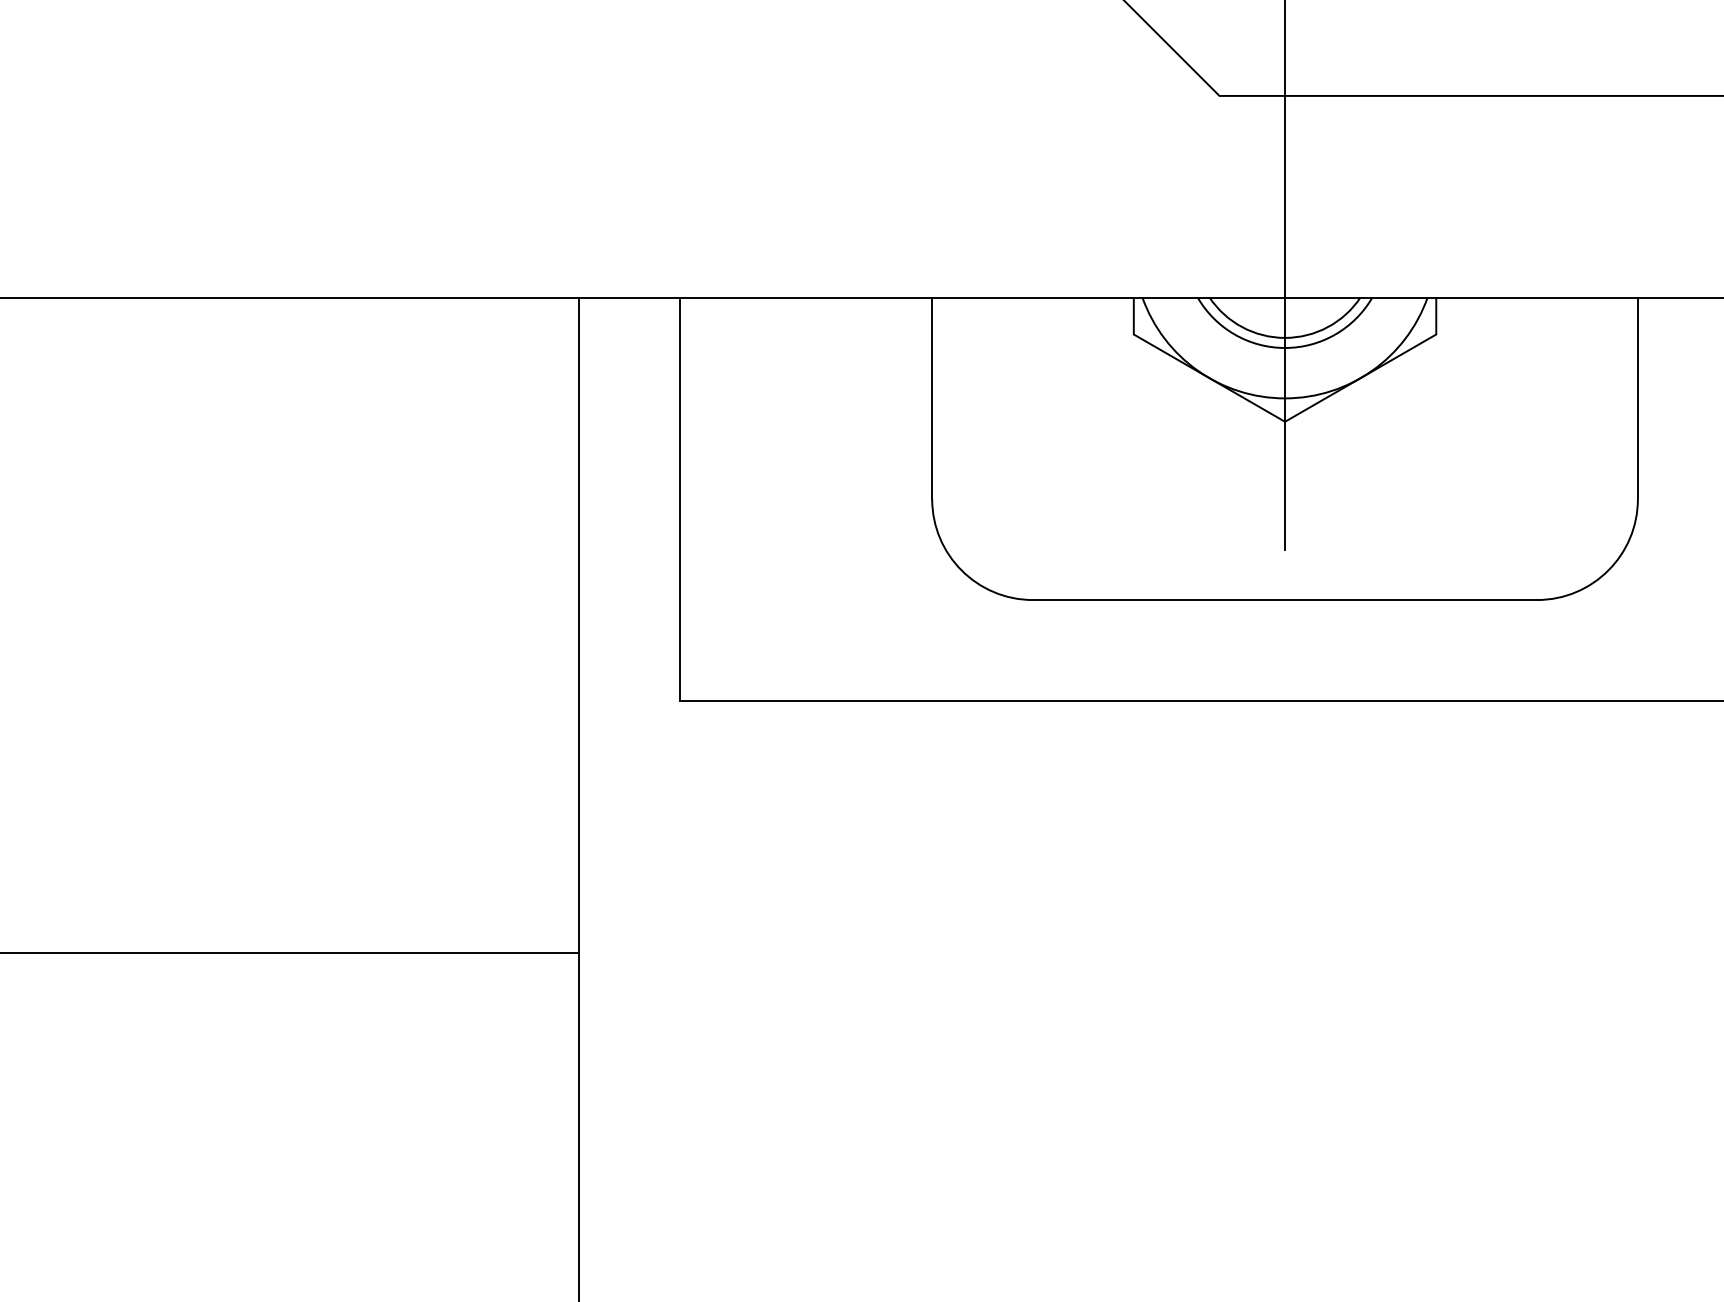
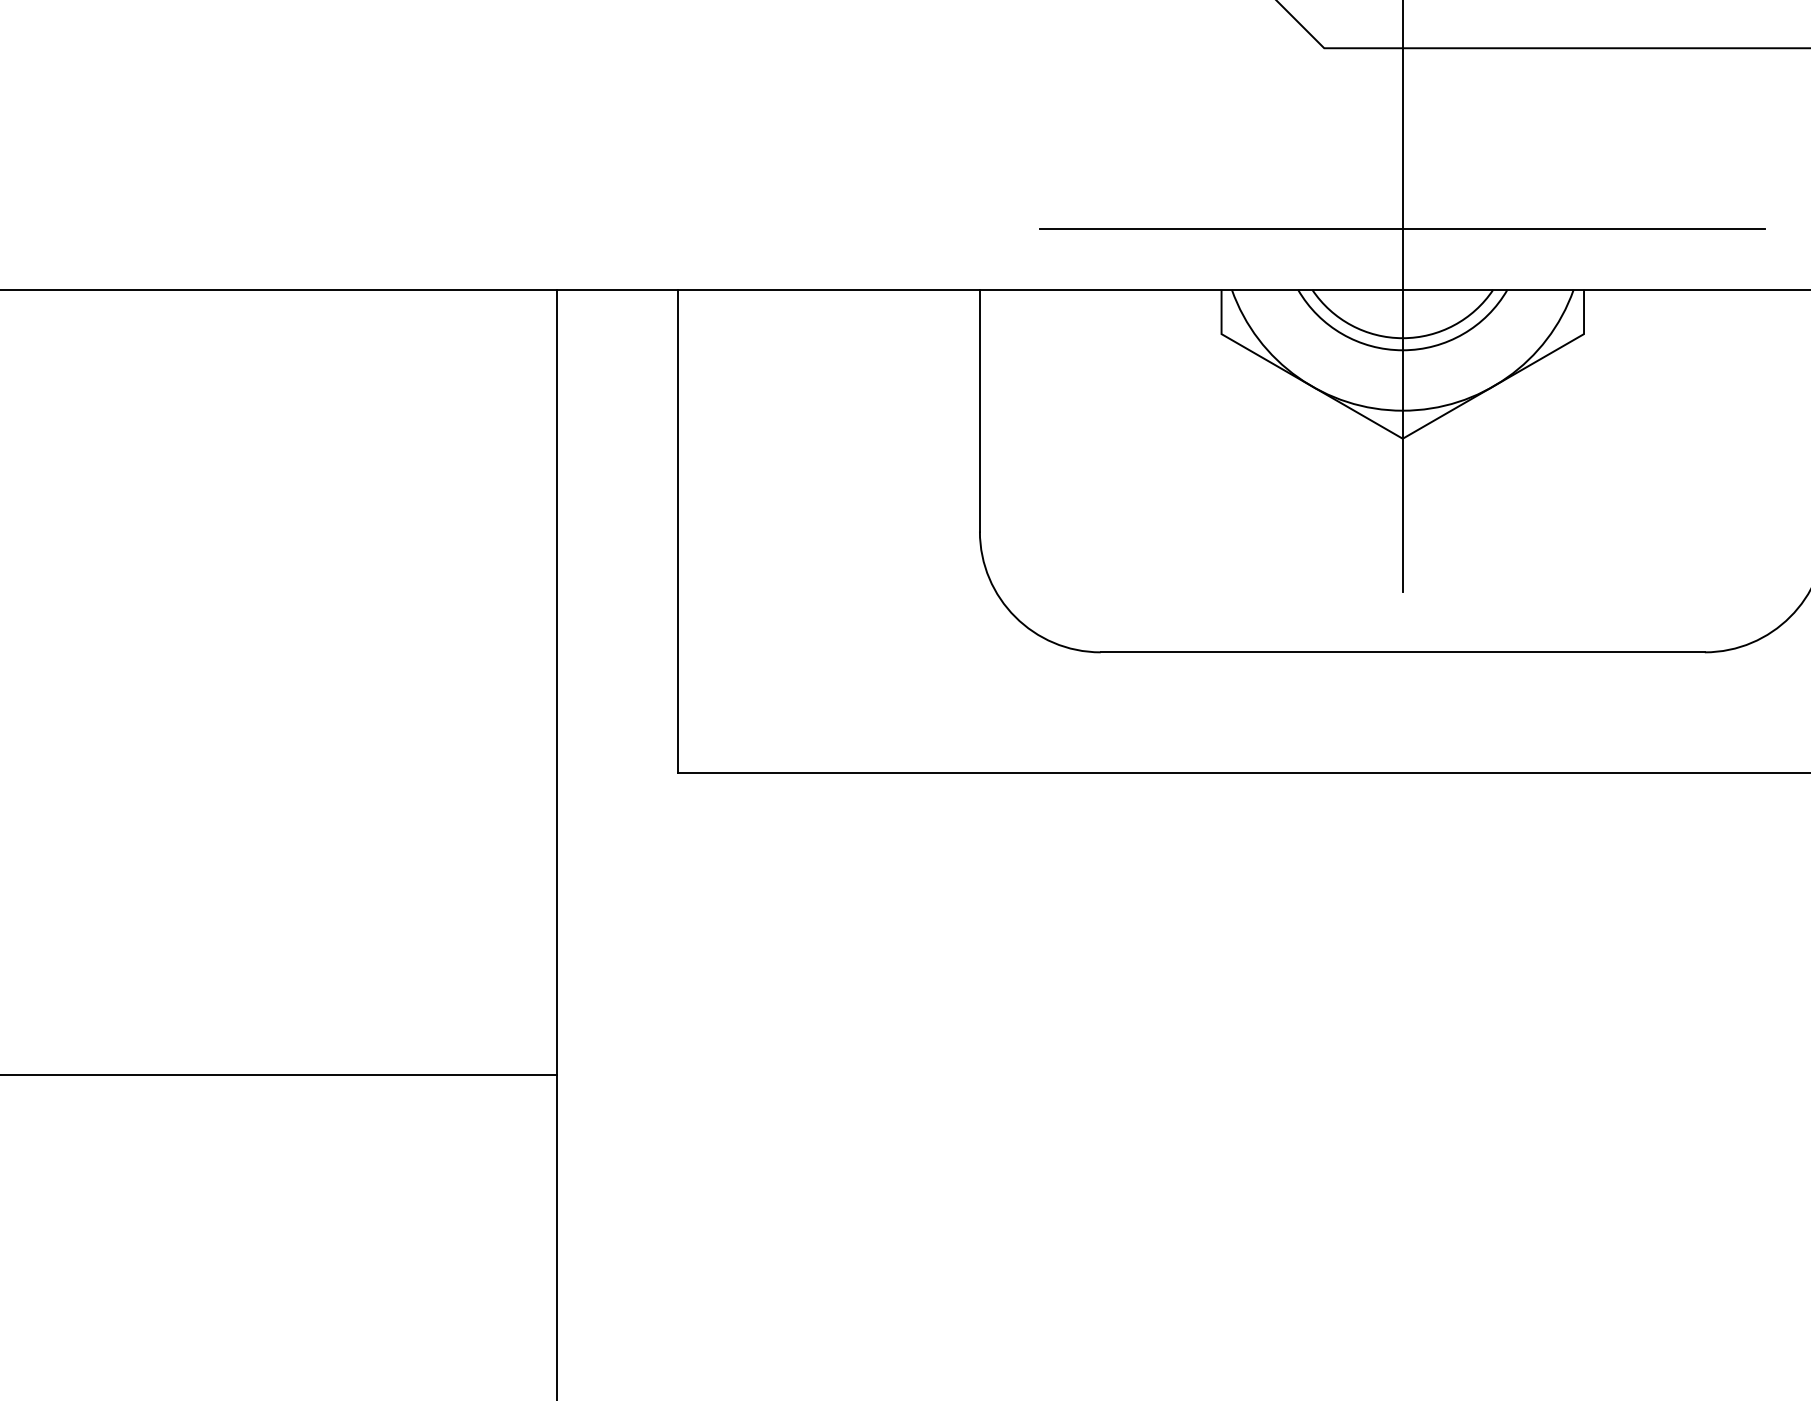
line: (1284, 247) -> (1402, 229), added

